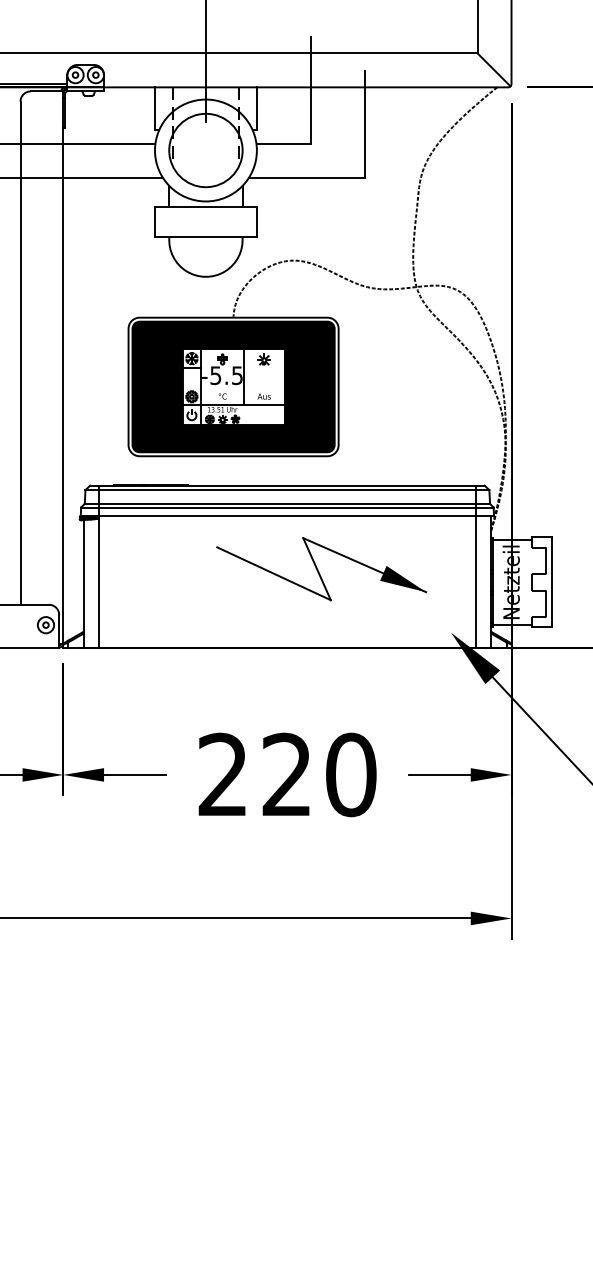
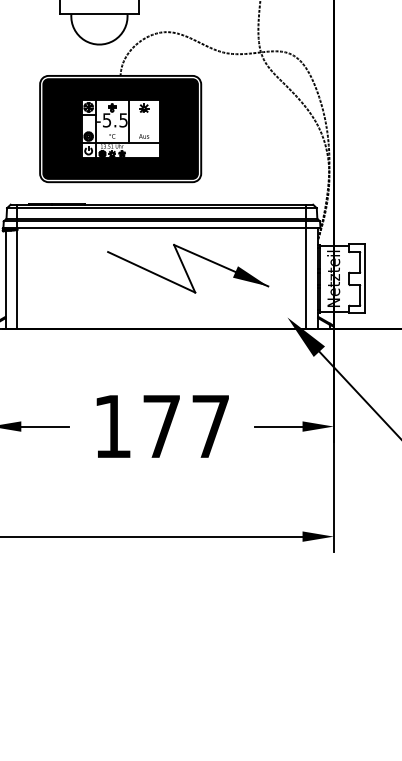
text: (287, 774) -> (161, 426), 220 -> 177

